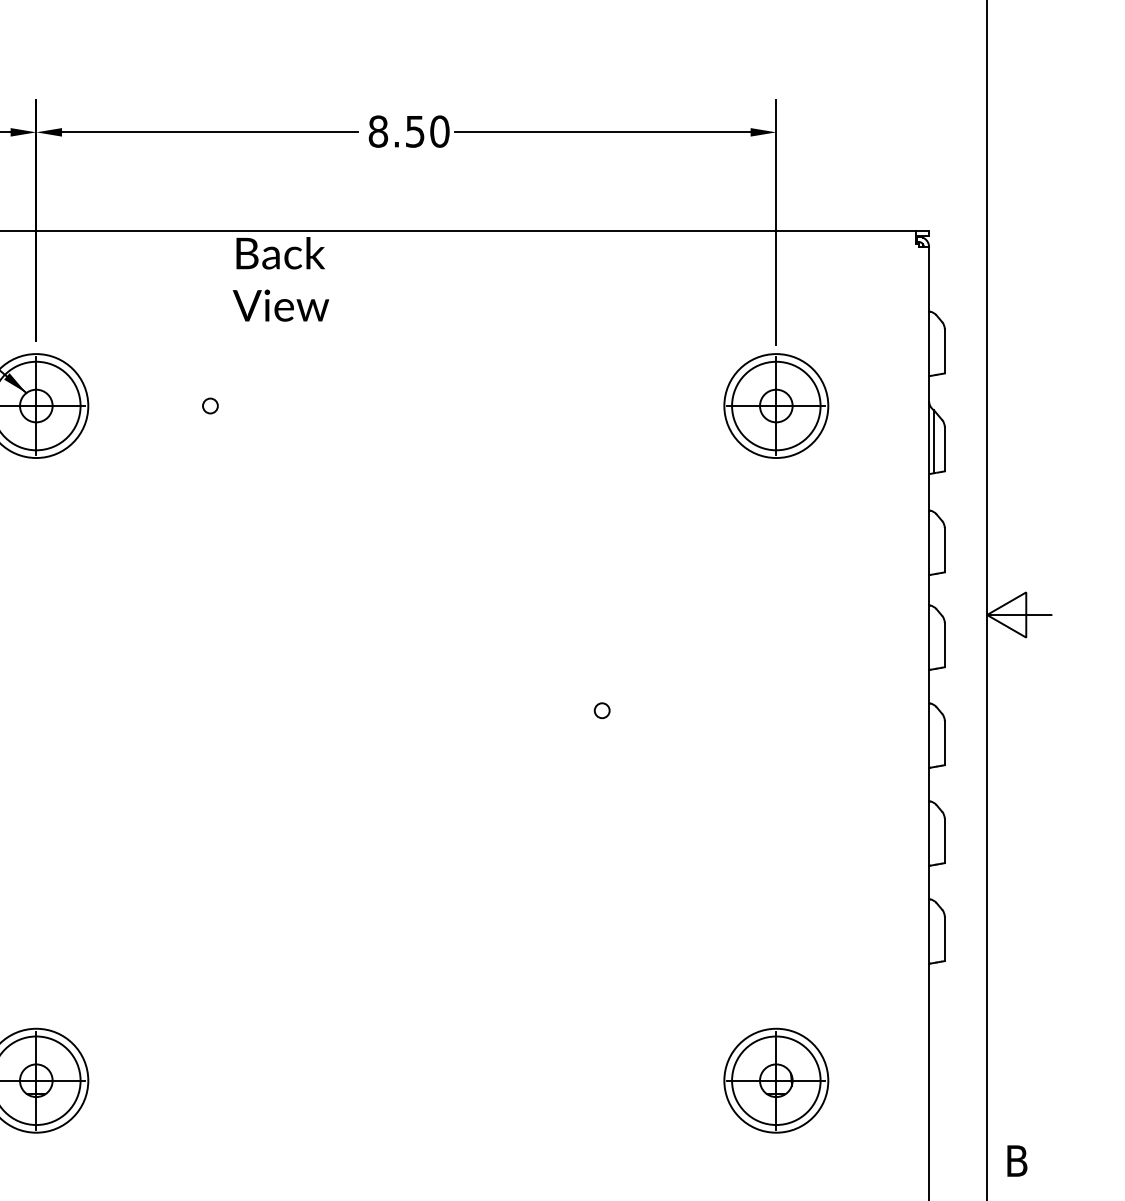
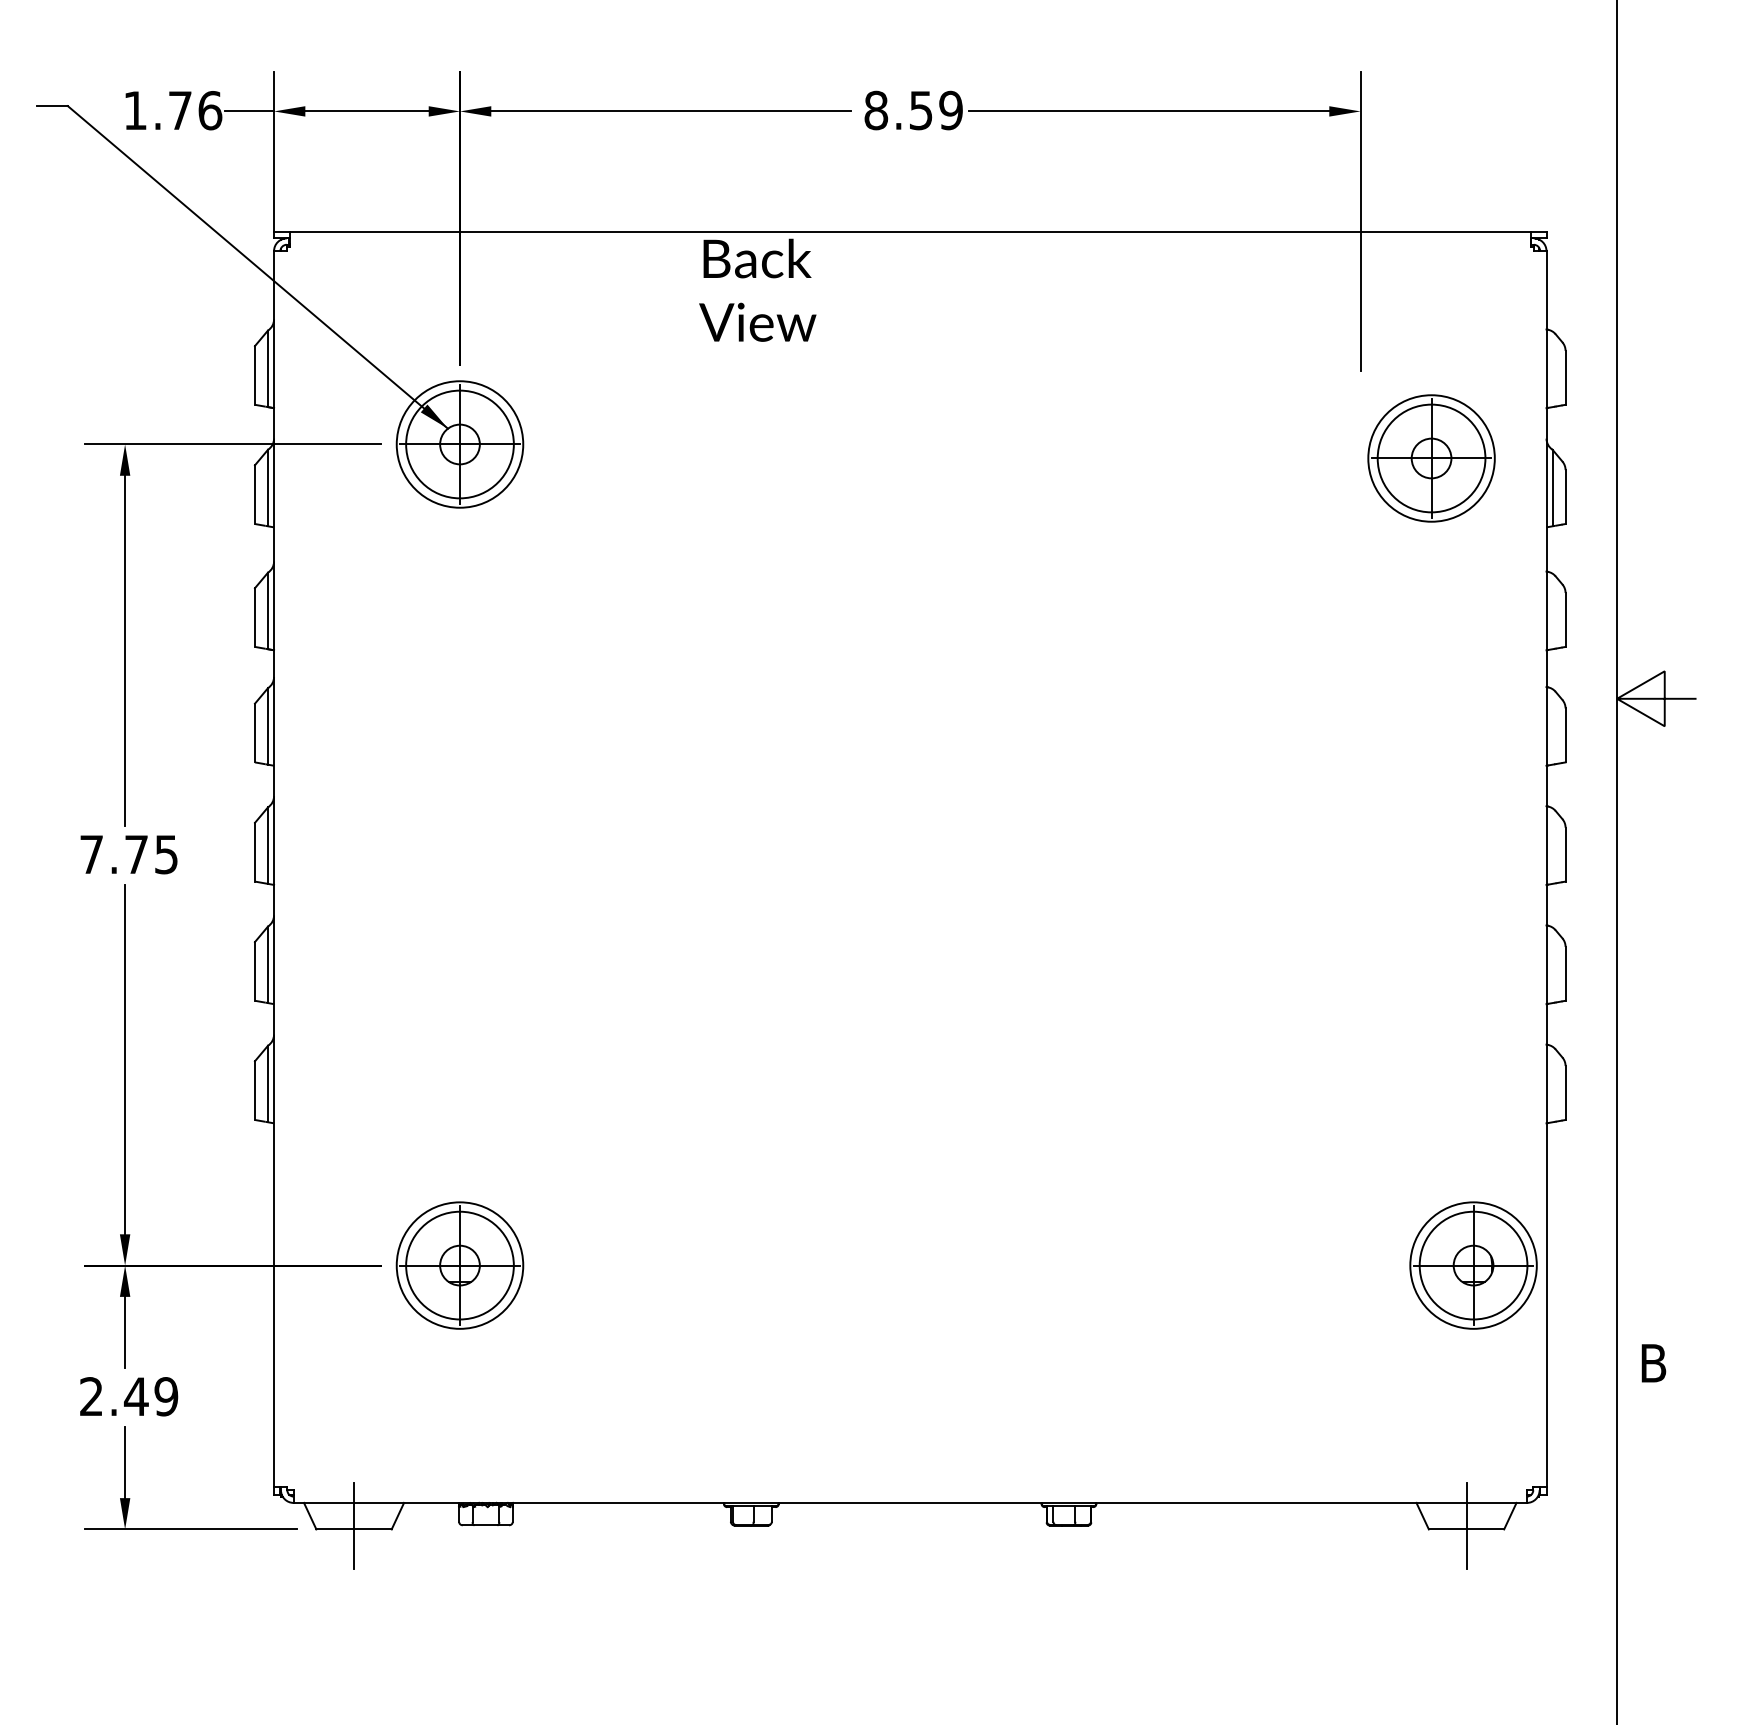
text: (439, 131) -> (950, 110), 8.50 -> 8.59
circle: (210, 406) -> (671, 444), removed
part: (776, 406) -> (1431, 458), moved
circle: (602, 710) -> (1148, 815), removed
part: (776, 1080) -> (1473, 1265), moved

